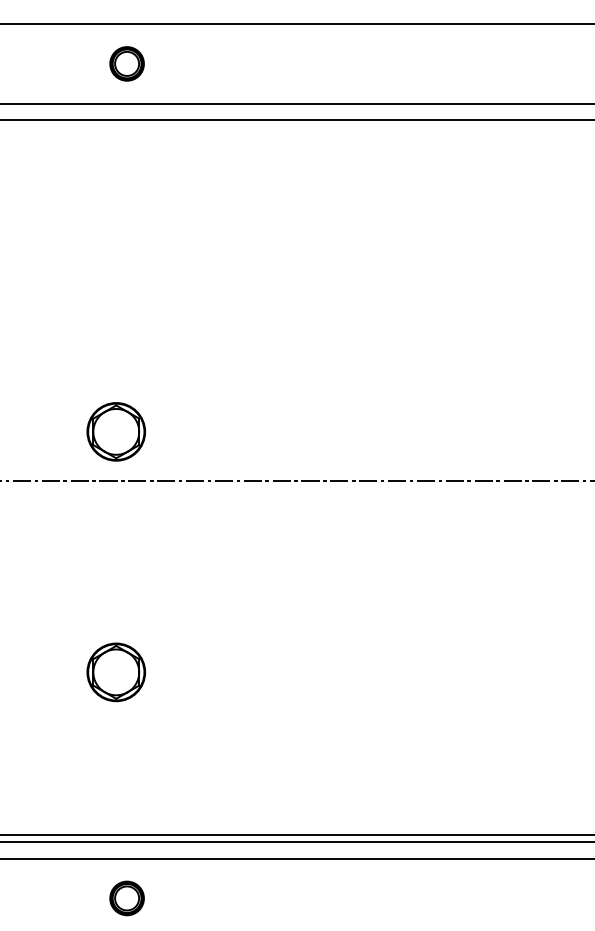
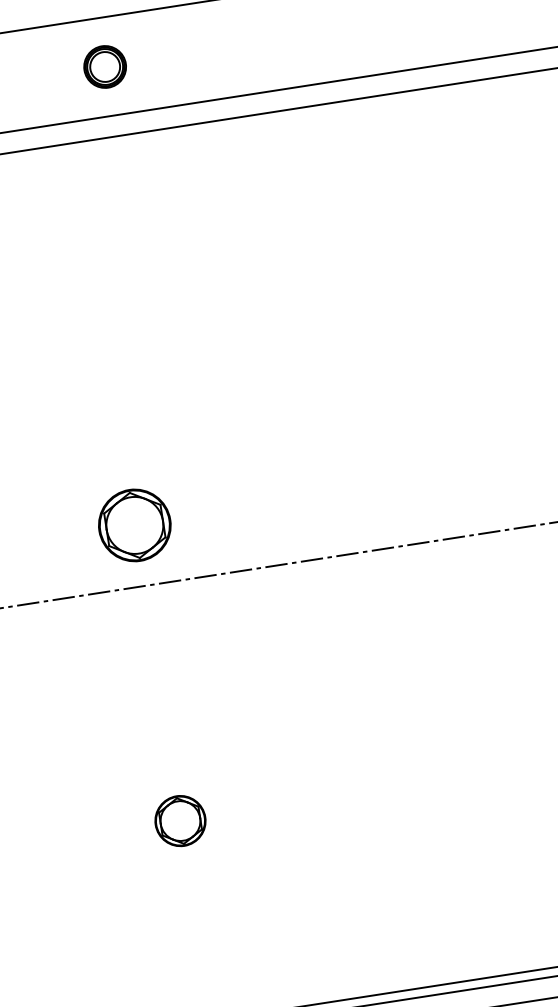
part: (126, 63) -> (104, 66), moved
part: (115, 672) -> (179, 821), size x0.7

